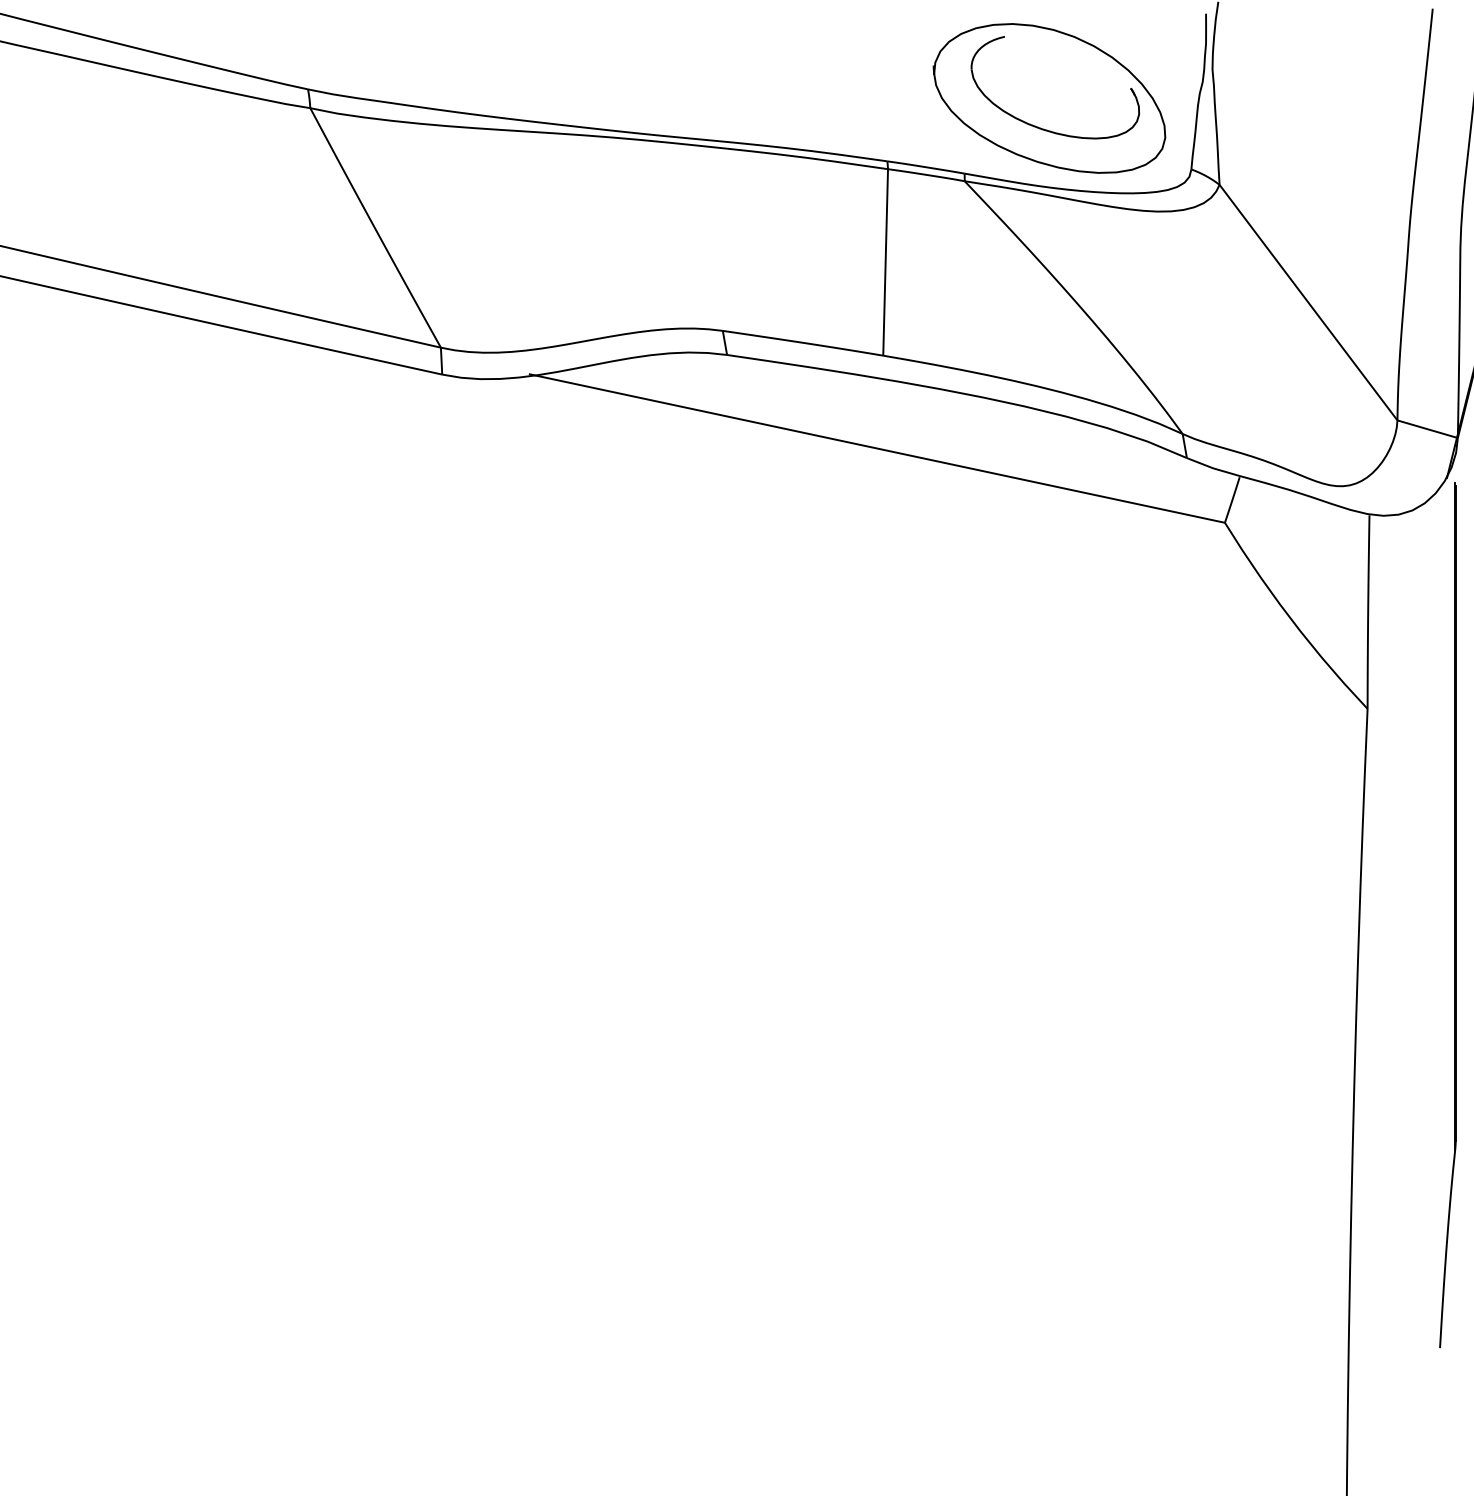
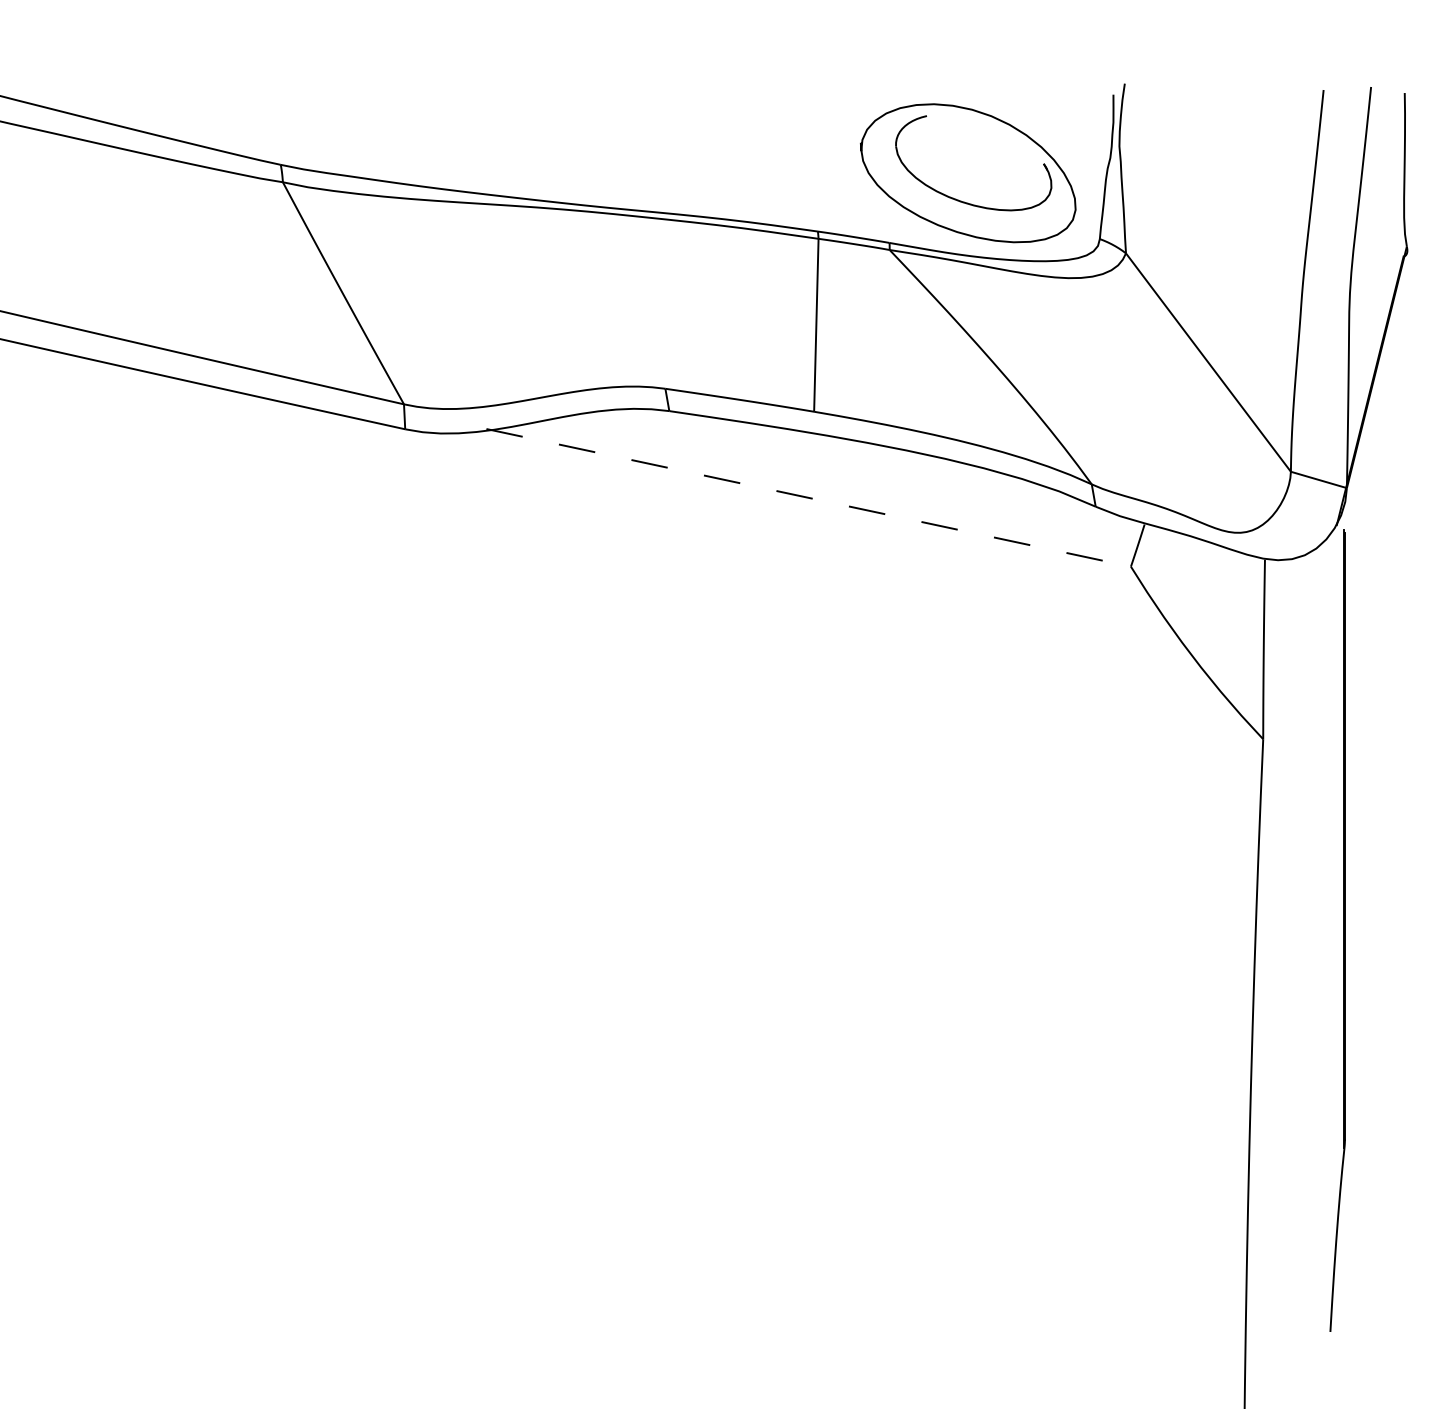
line: (877, 448) -> (808, 497), solid -> dashed

